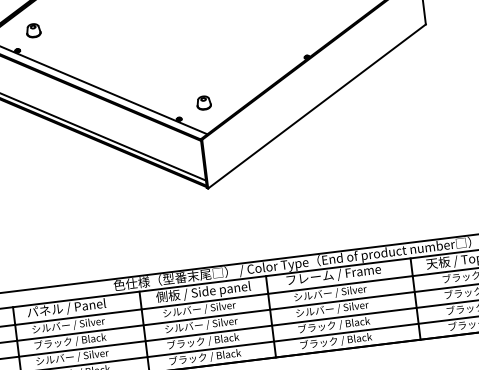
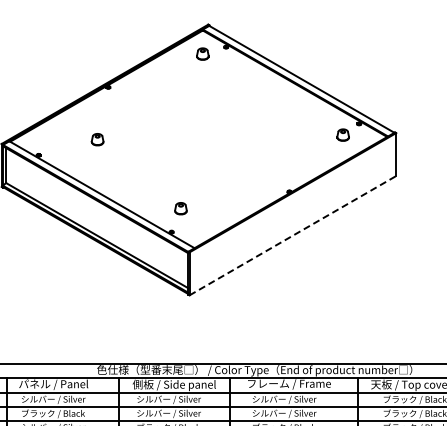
part: (33, 30) -> (97, 139), moved
part: (203, 102) -> (180, 208), moved
line: (317, 106) -> (293, 235), solid -> dashed

